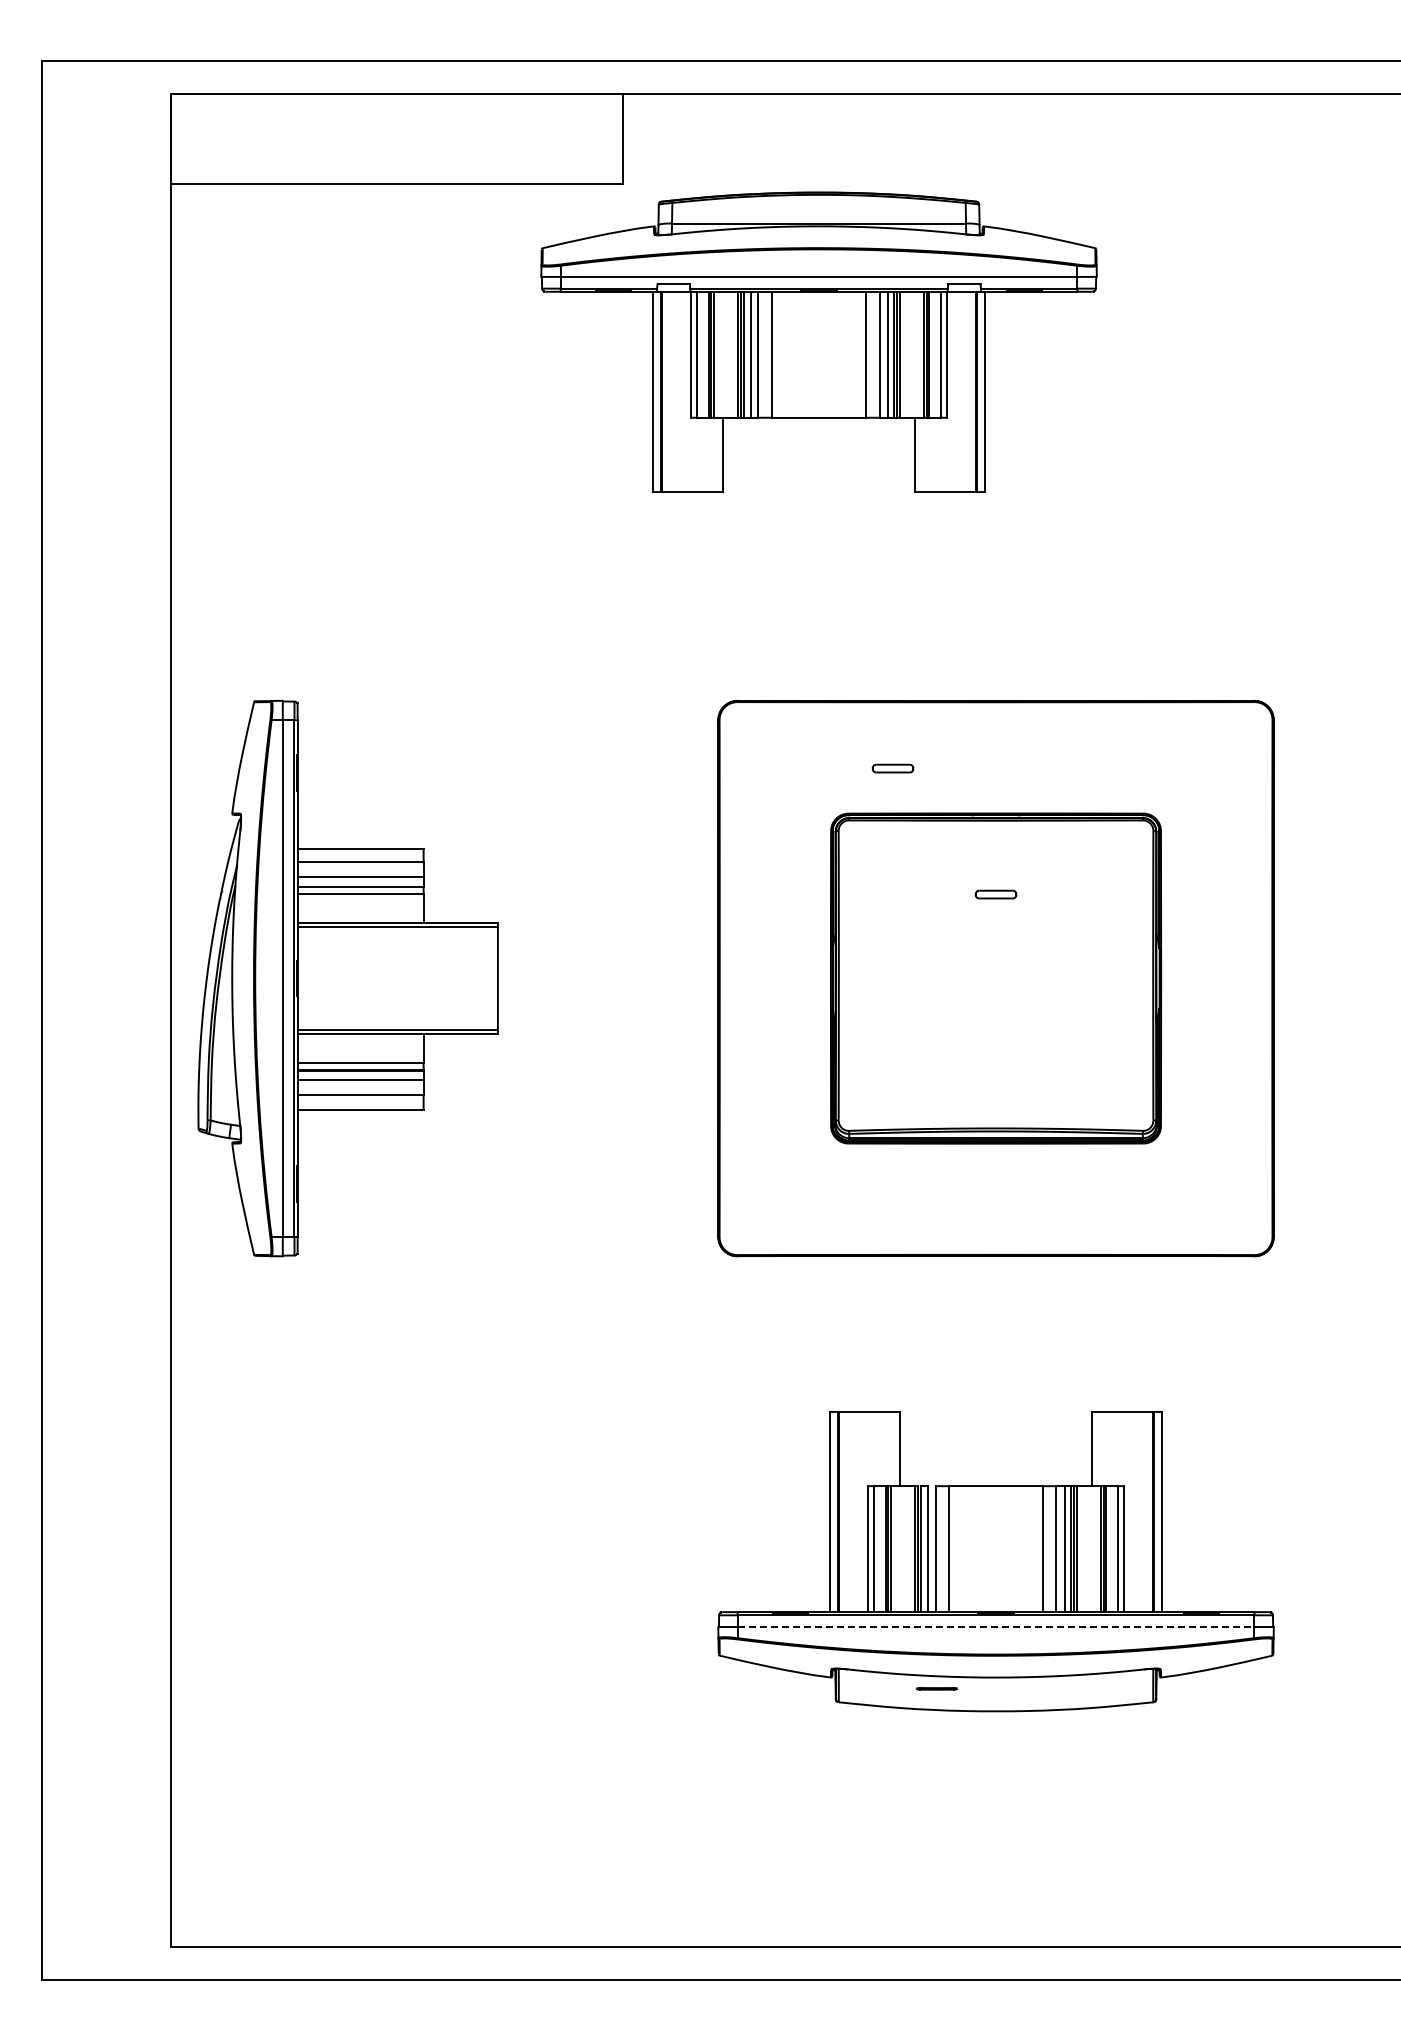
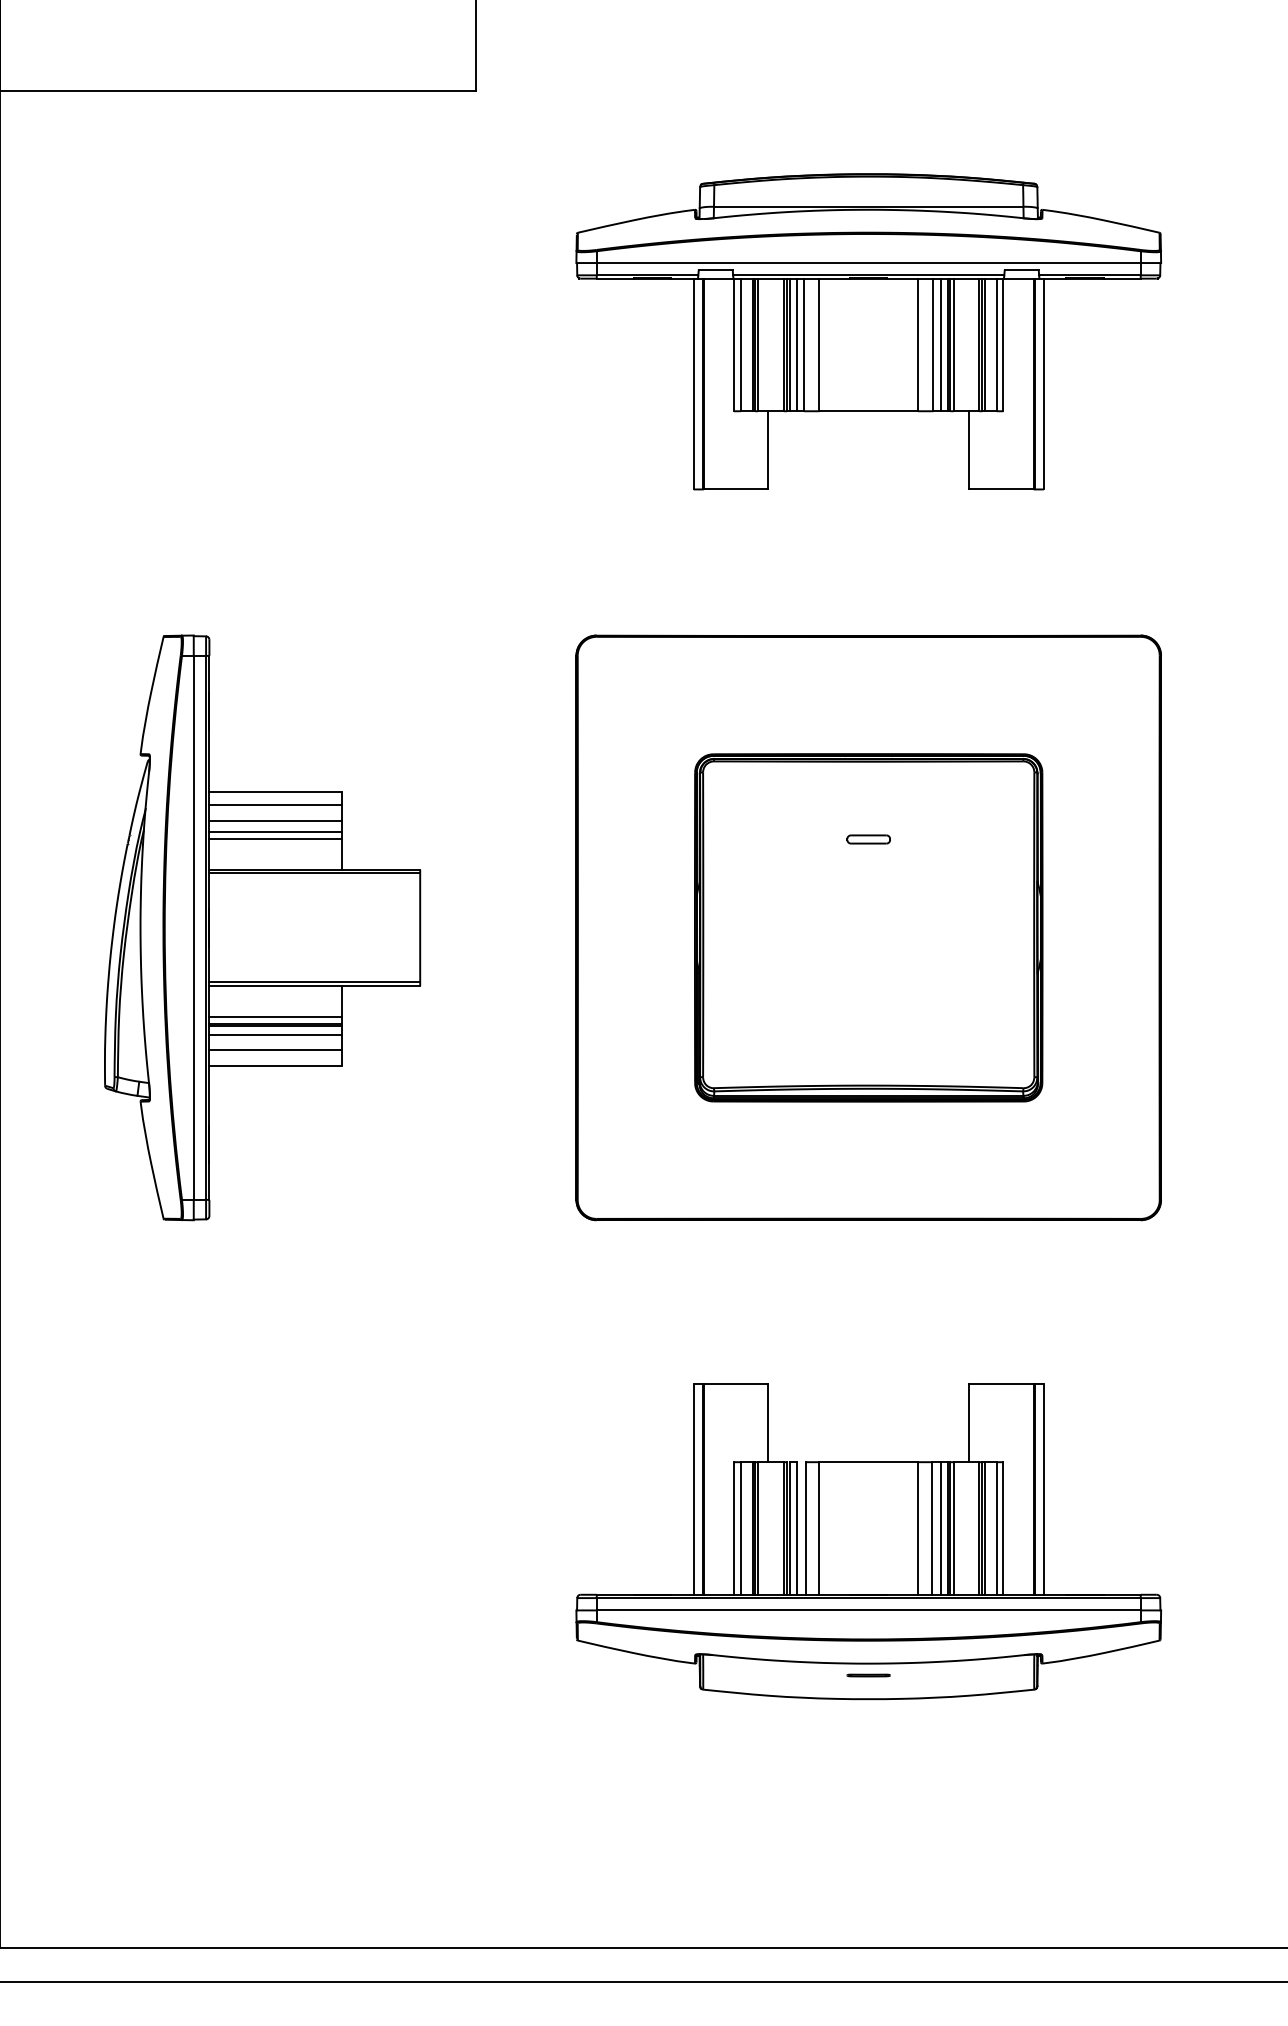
part: (818, 341) -> (868, 330), moved
part: (892, 768) -> (759, 706), removed
part: (347, 978) -> (261, 927), moved
line: (996, 1627) -> (869, 1610), dashed -> solid
line: (936, 1688) -> (868, 1675), moved

